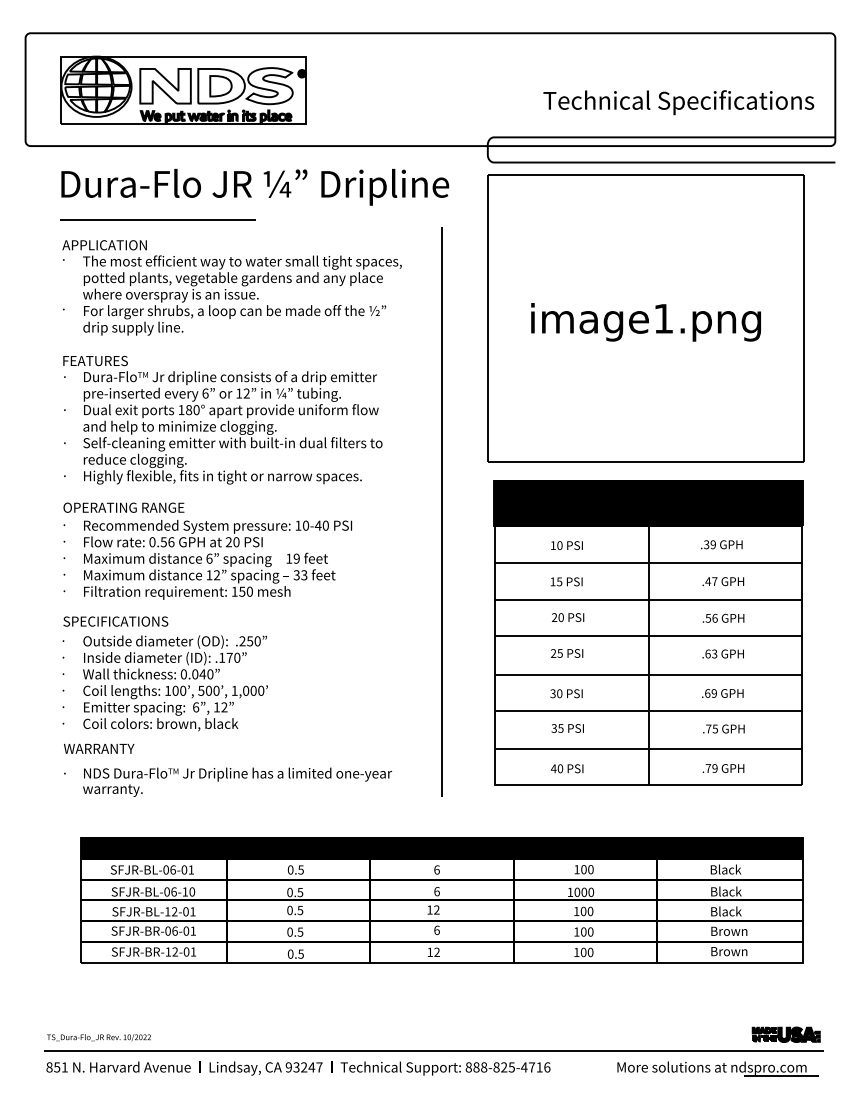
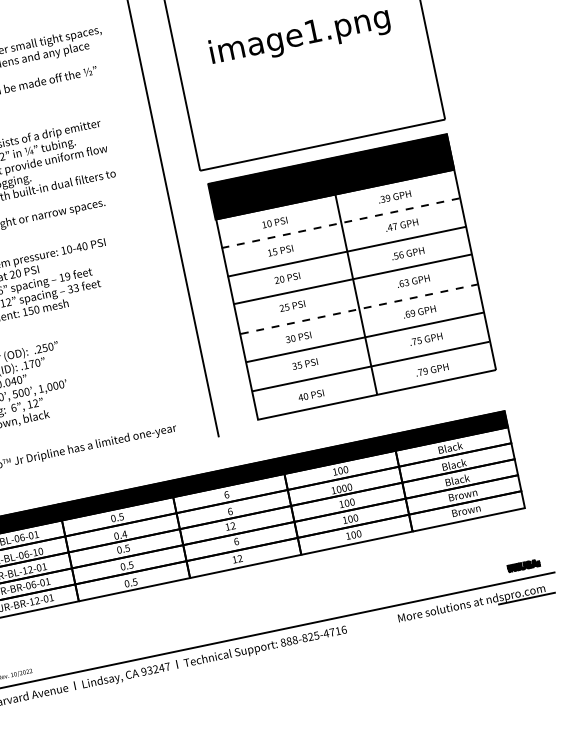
line: (648, 563) -> (340, 223), solid -> dashed
line: (649, 674) -> (359, 309), solid -> dashed
text: (299, 892) -> (123, 534), 0.5 -> 0.4
part: (785, 1034) -> (523, 565), size x0.6

